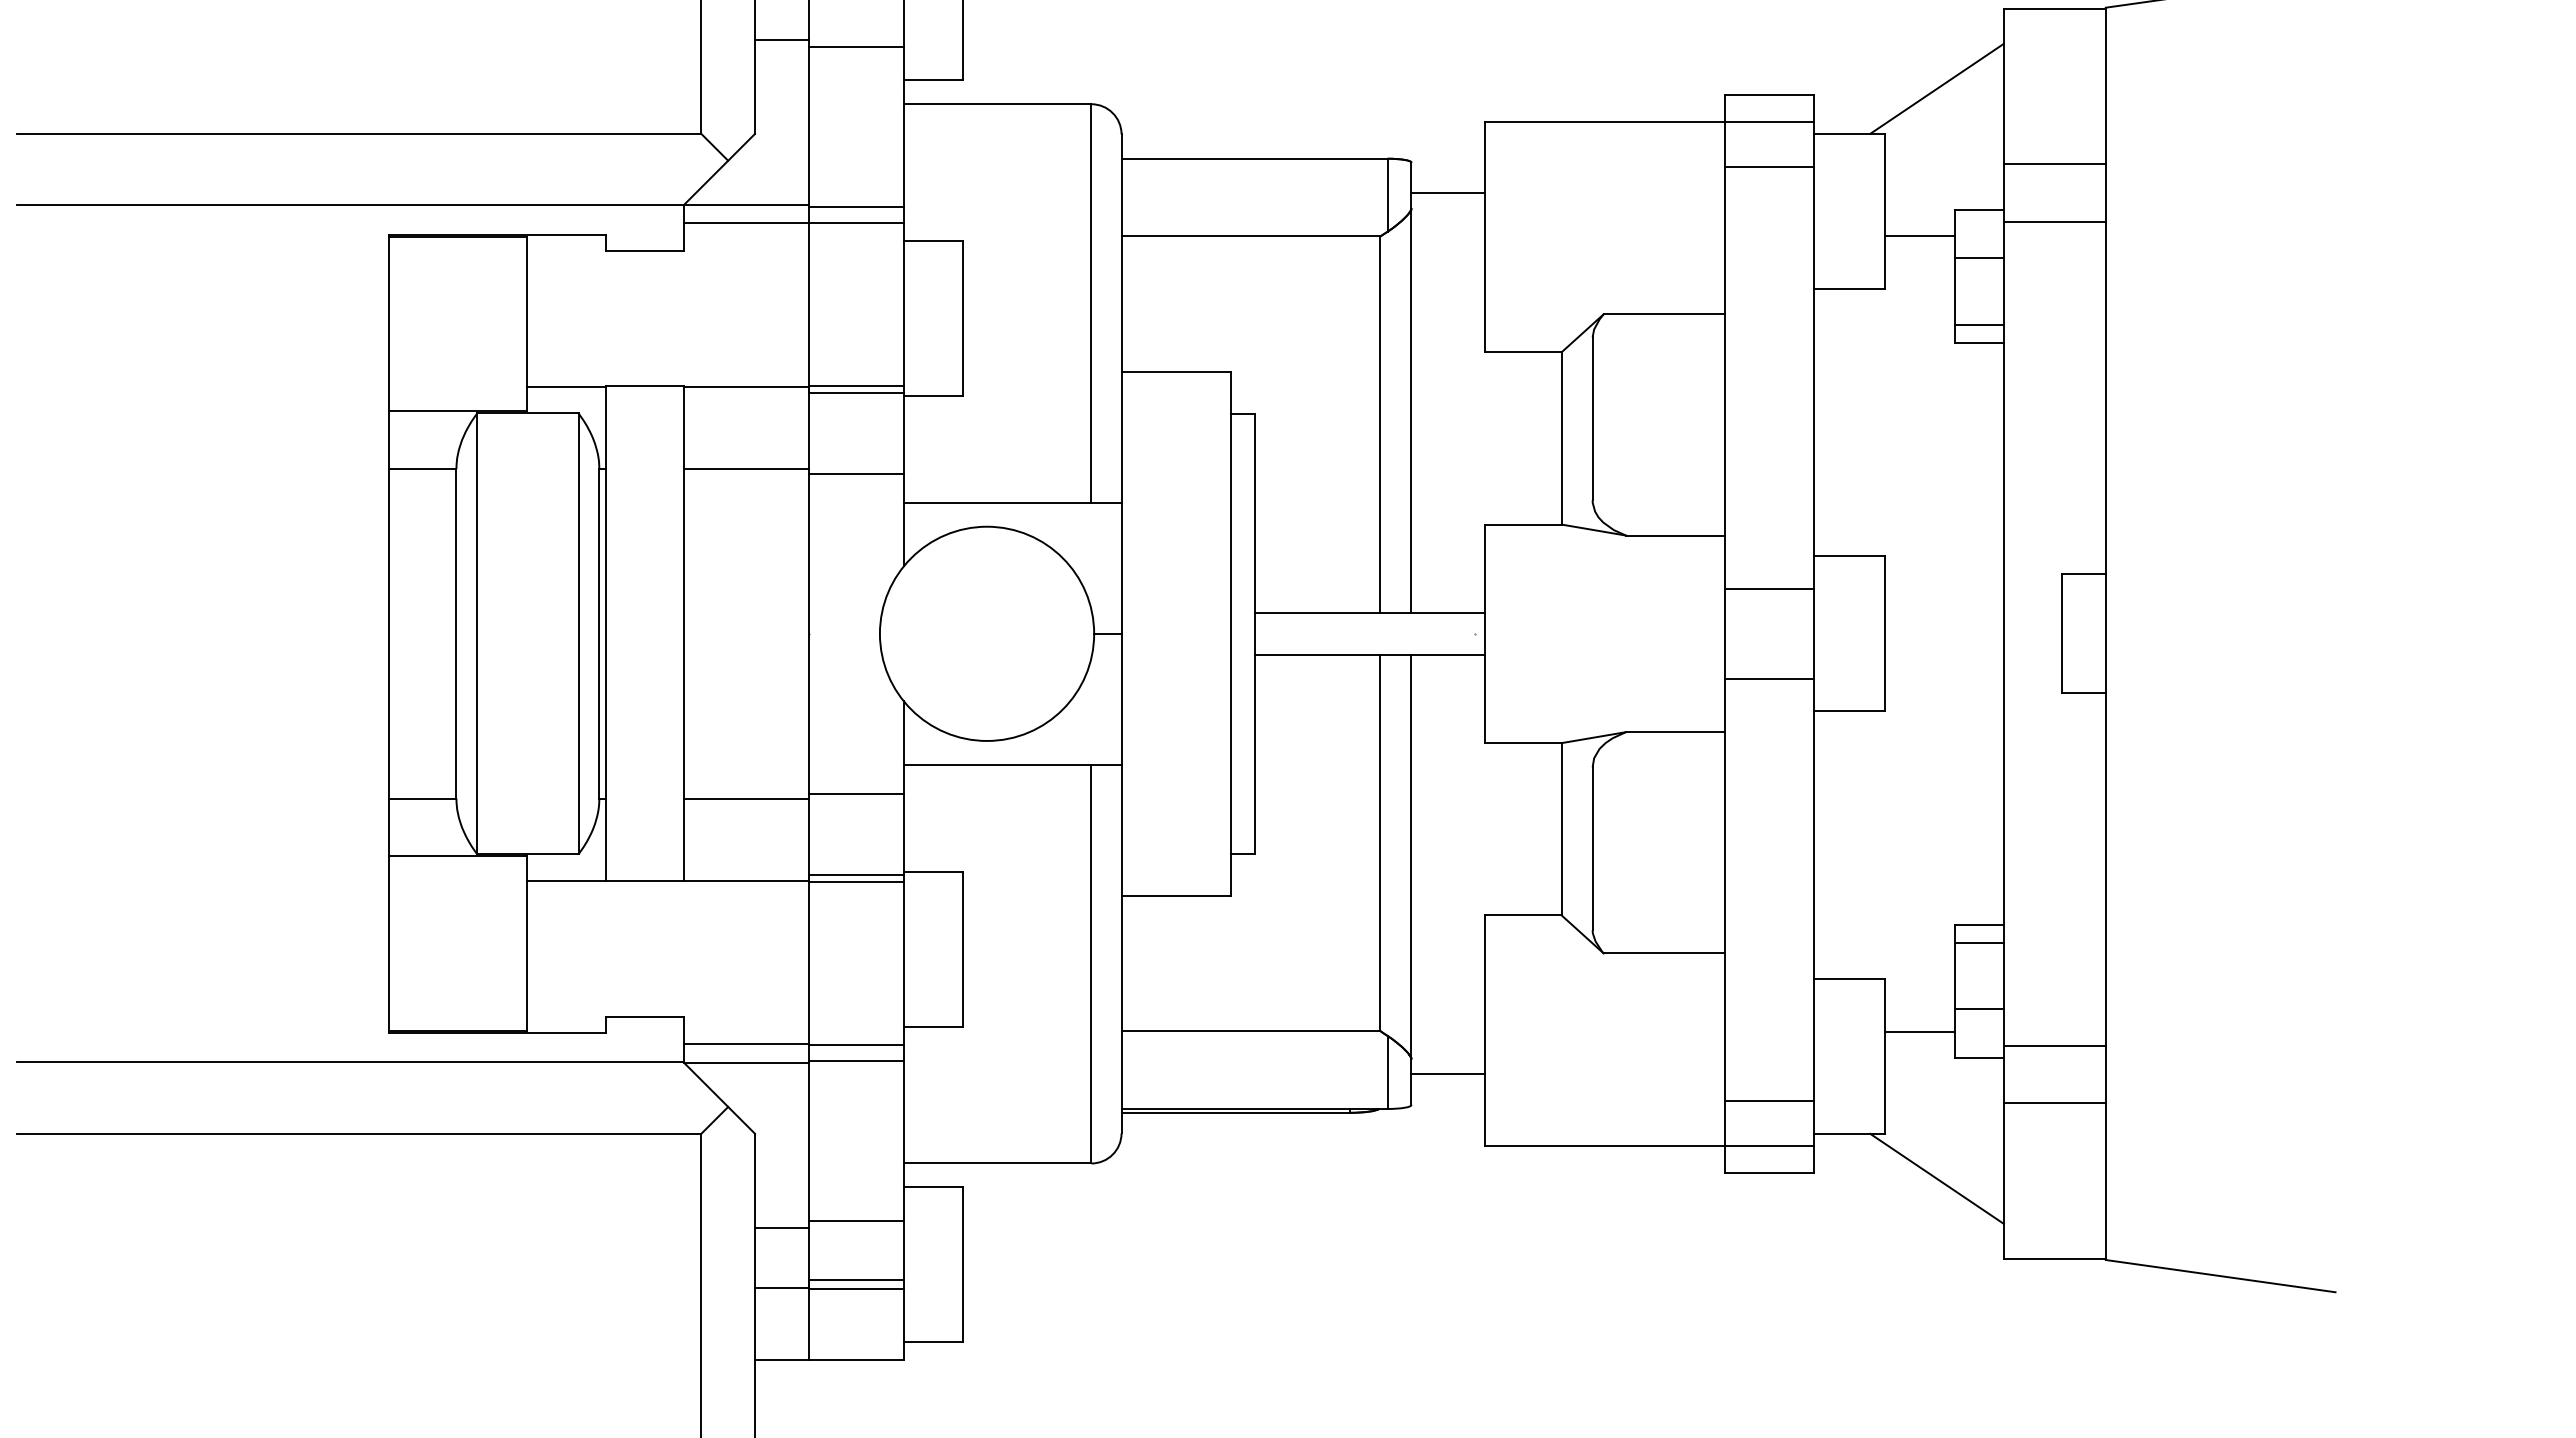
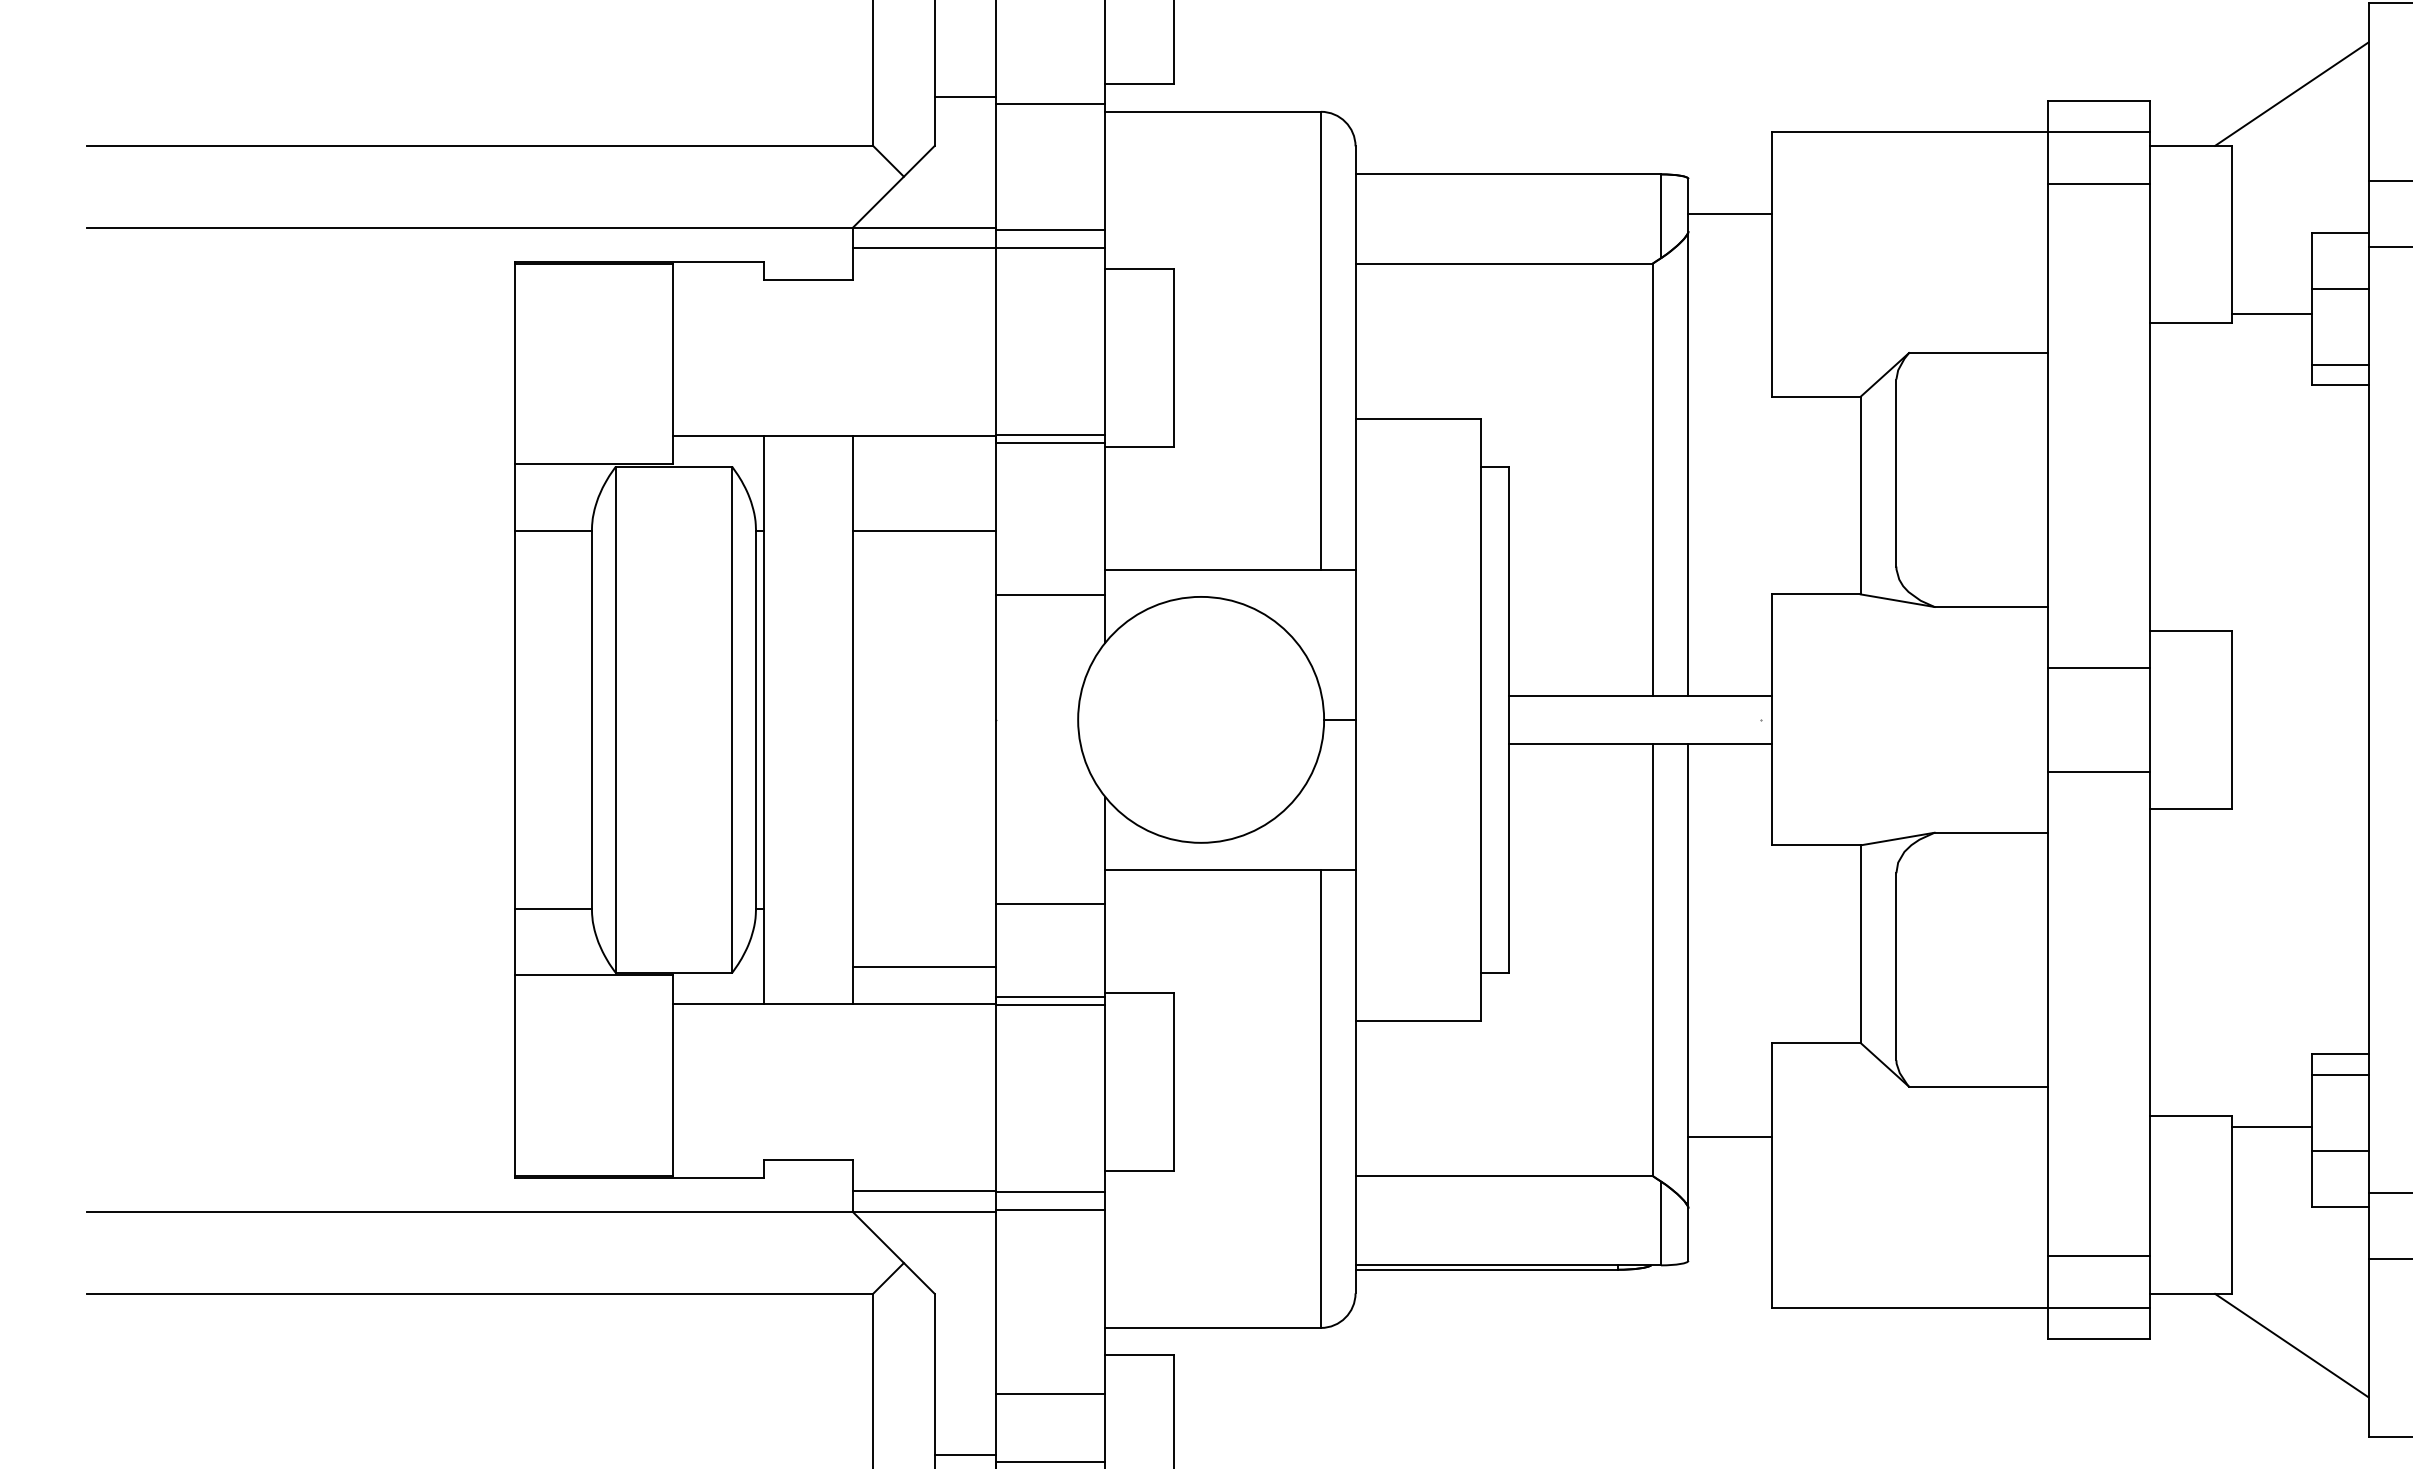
line: (781, 40) -> (965, 97), moved
line: (855, 46) -> (1050, 104), moved
line: (1919, 235) -> (2271, 314), moved
line: (855, 473) -> (1050, 594), moved
line: (745, 798) -> (923, 966), moved
line: (1919, 1032) -> (2271, 1127), moved
line: (1447, 1074) -> (1729, 1137), moved
line: (781, 1227) -> (965, 1455), moved

